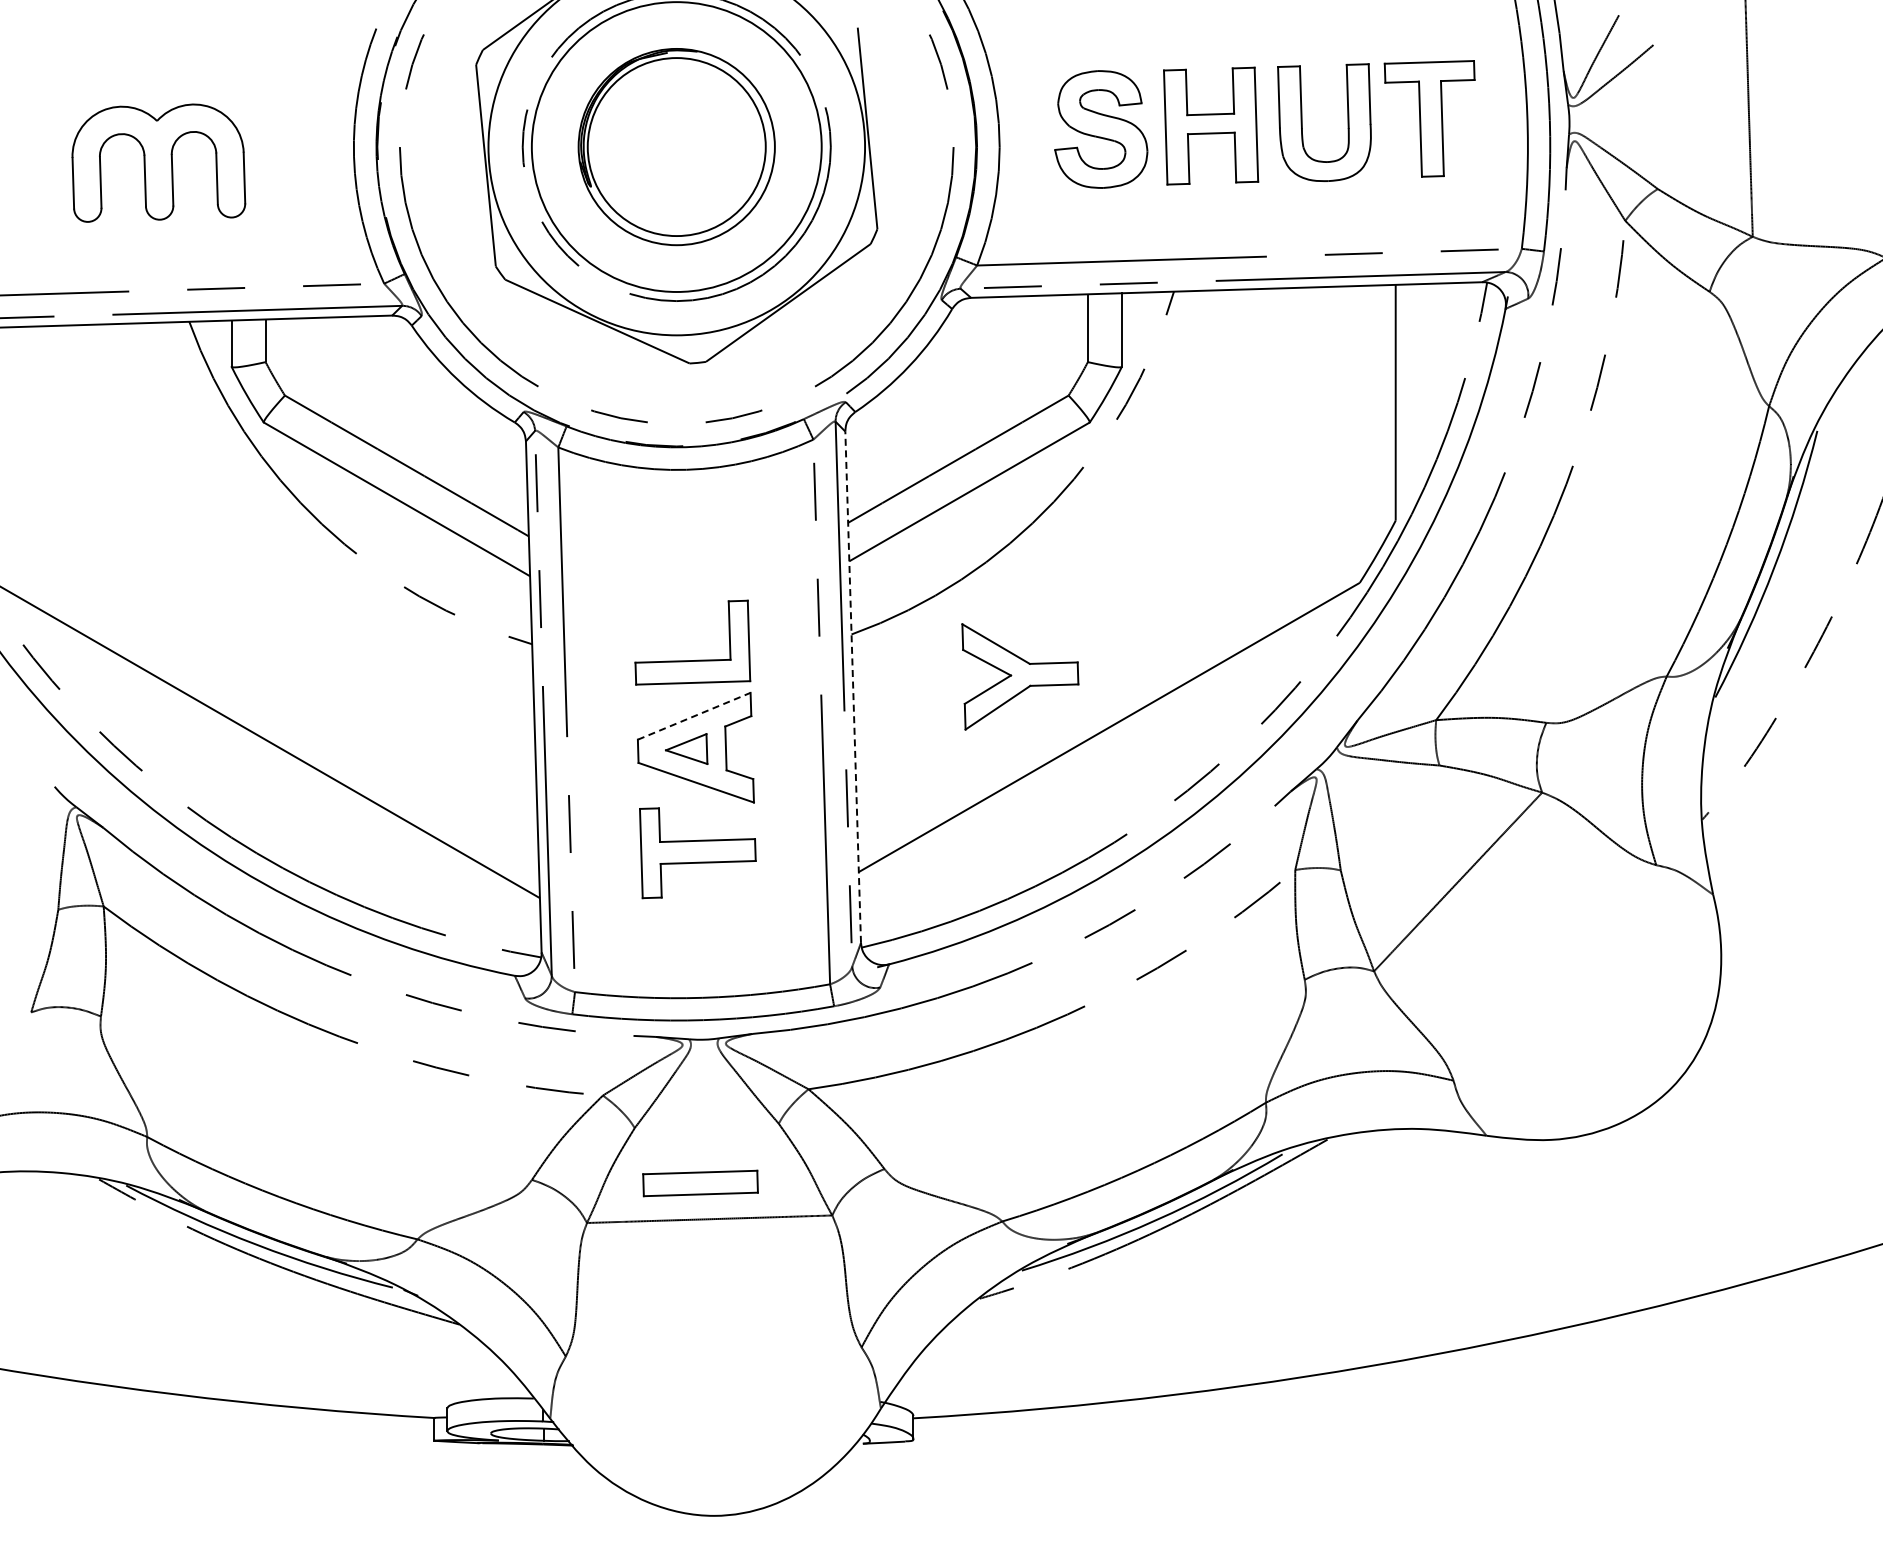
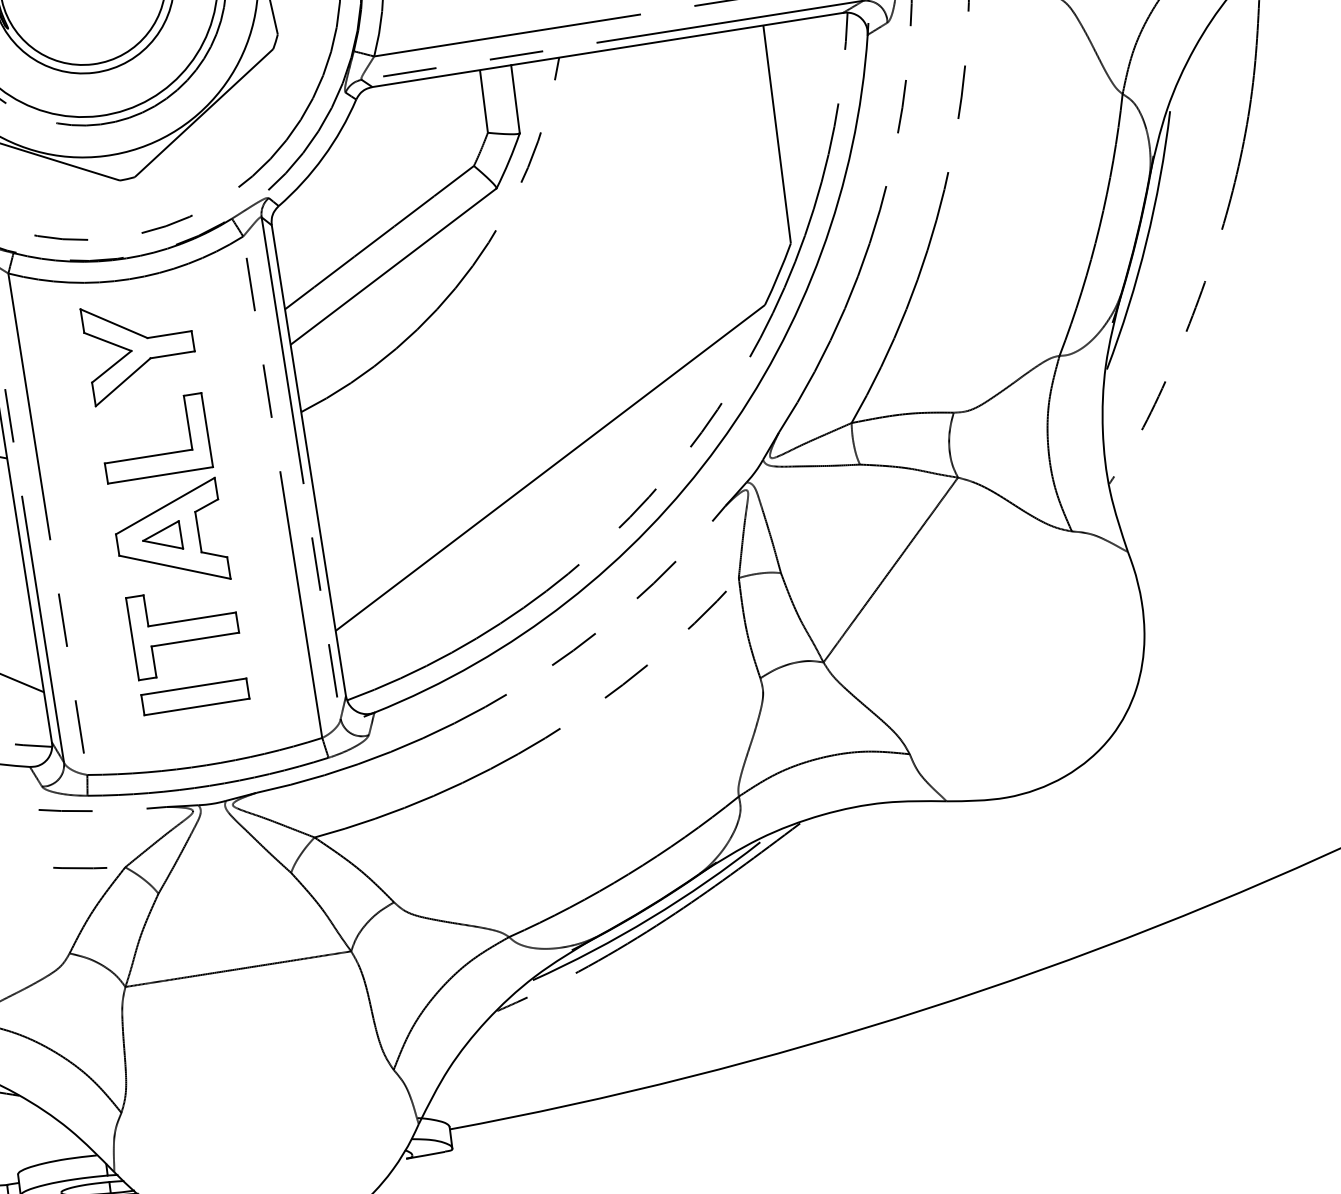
part: (1020, 676) -> (140, 350), moved
line: (853, 687) -> (309, 460), dashed -> solid
line: (694, 716) -> (165, 506), dashed -> solid
part: (700, 1183) -> (195, 696), moved

